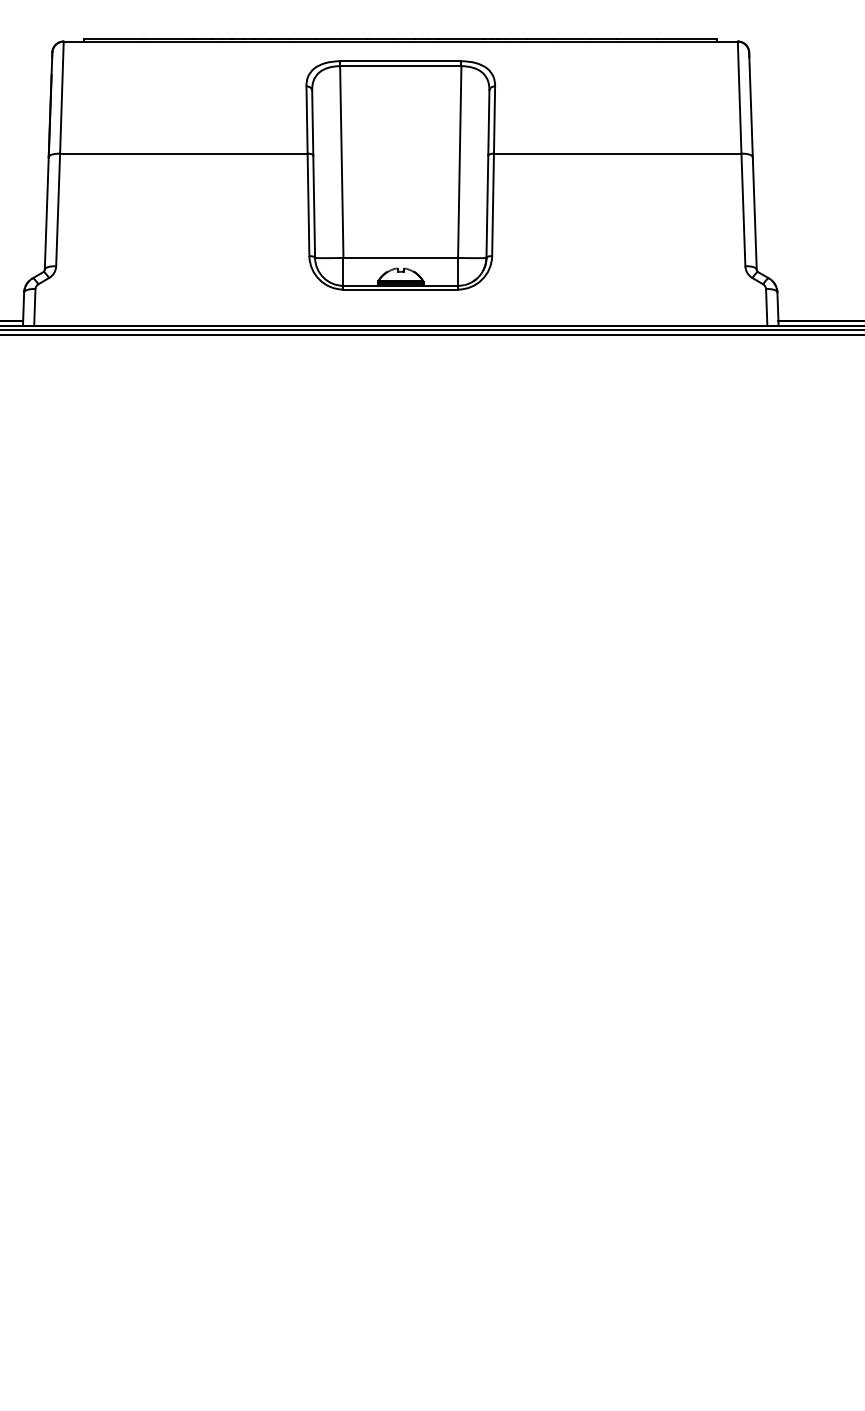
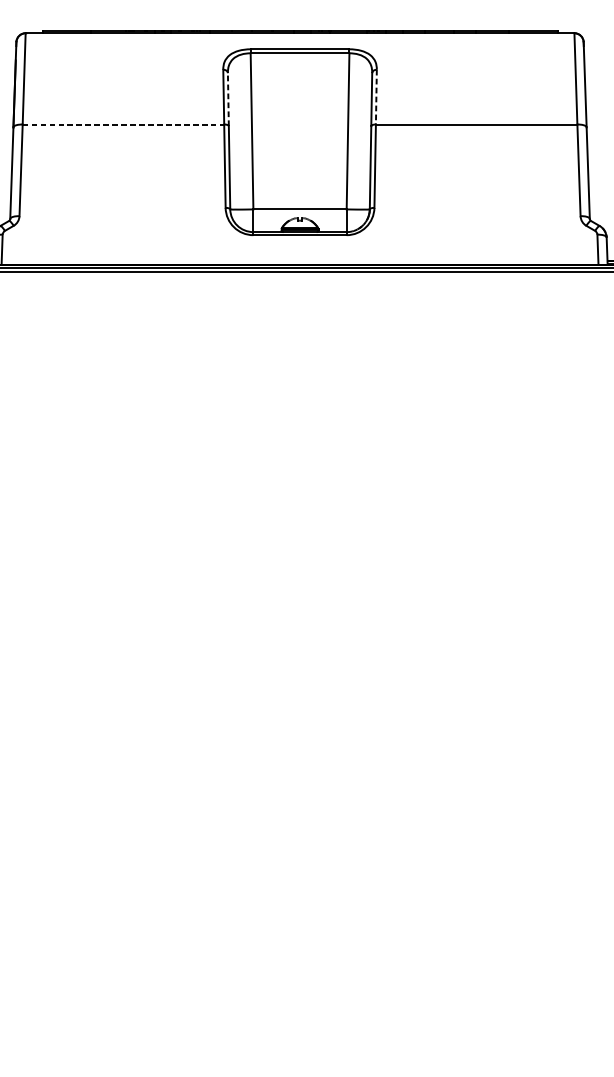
line: (494, 120) -> (376, 97), solid -> dashed
line: (312, 123) -> (228, 99), solid -> dashed
line: (183, 153) -> (123, 124), solid -> dashed

